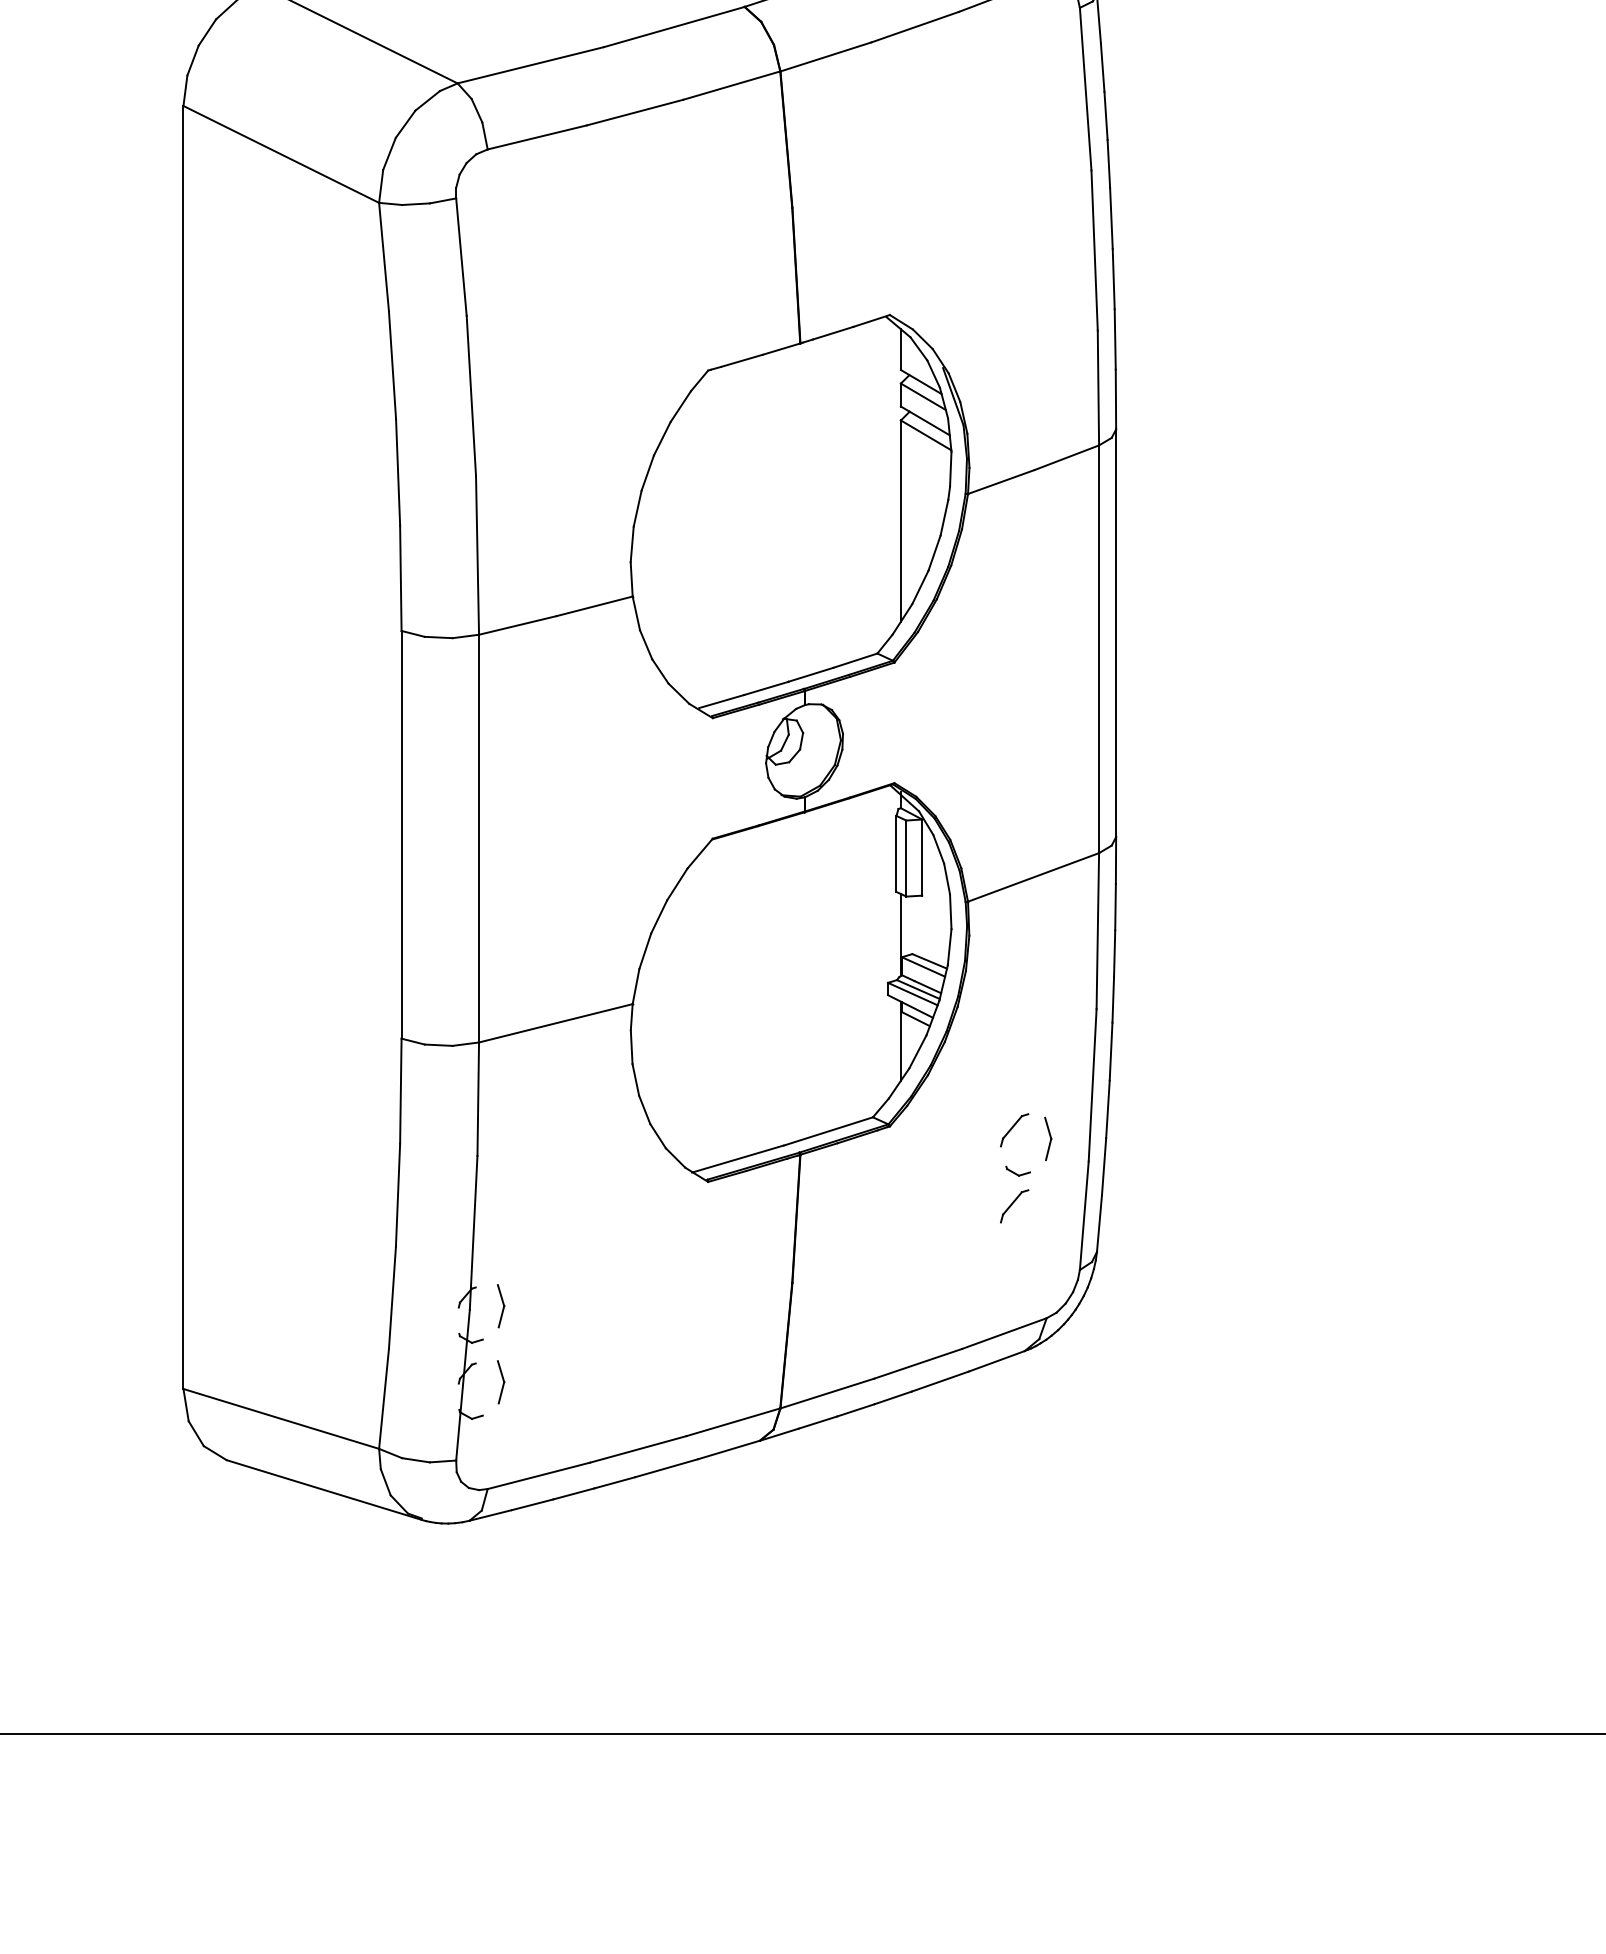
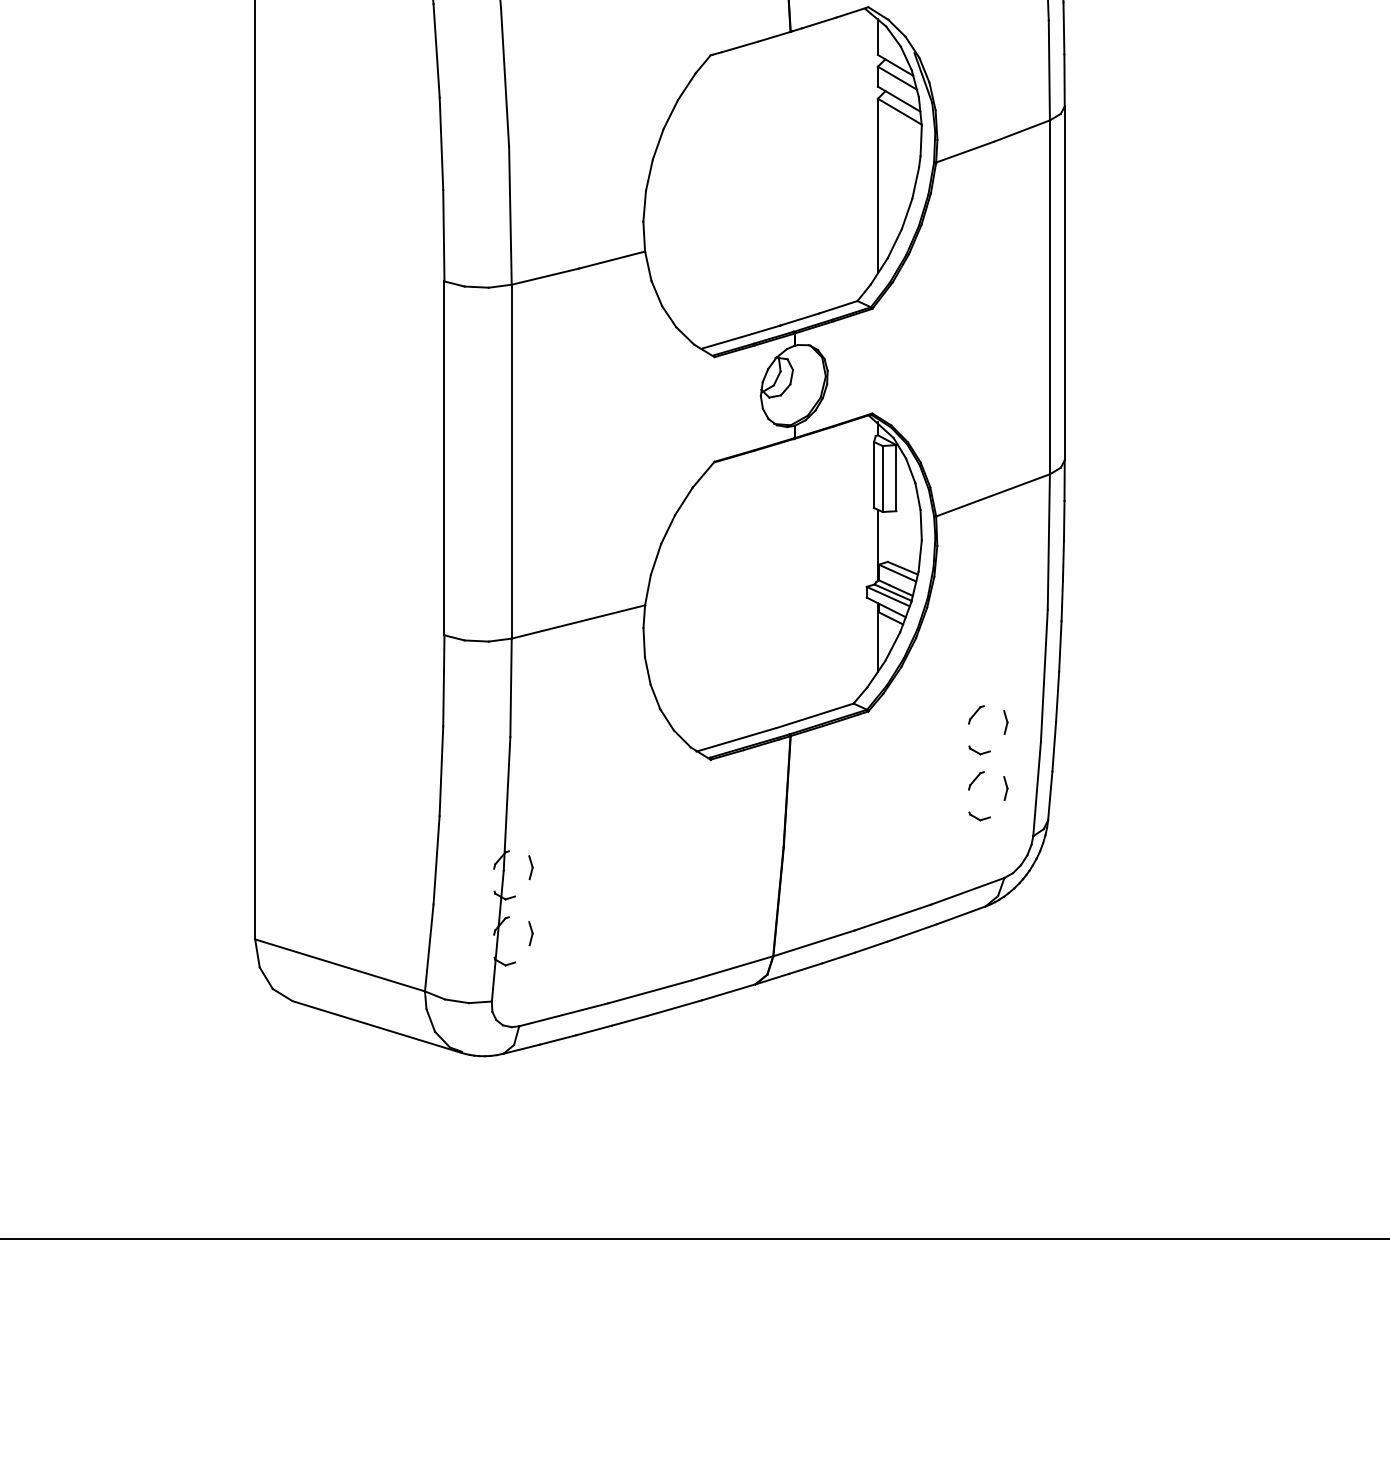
part: (1013, 1130) -> (975, 715), size x0.62
part: (1048, 1139) -> (1006, 722), size x0.62
part: (1013, 1206) -> (975, 781), size x0.62
part: (1048, 1215) -> (1006, 788), added
part: (1017, 1246) -> (979, 815), added
part: (501, 1306) -> (531, 867), size x0.62
part: (501, 1382) -> (531, 933), size x0.62

